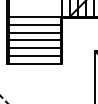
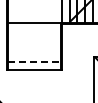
line: (35, 24) -> (35, 30), removed
line: (35, 32) -> (35, 38), removed
line: (35, 40) -> (35, 46), removed
line: (35, 48) -> (35, 54), removed
line: (35, 56) -> (35, 62), solid -> dashed

